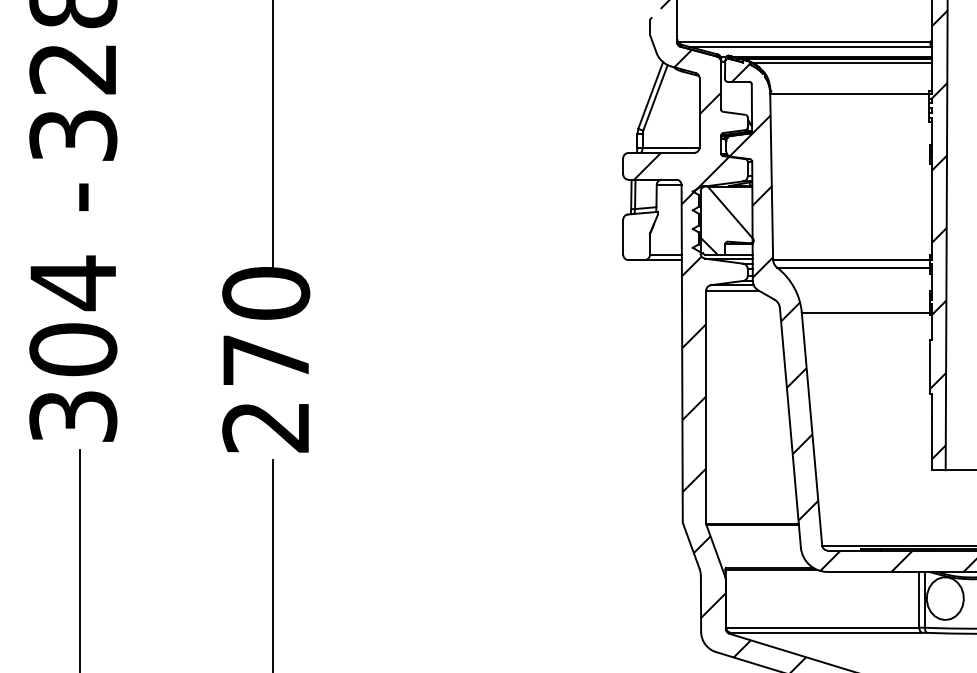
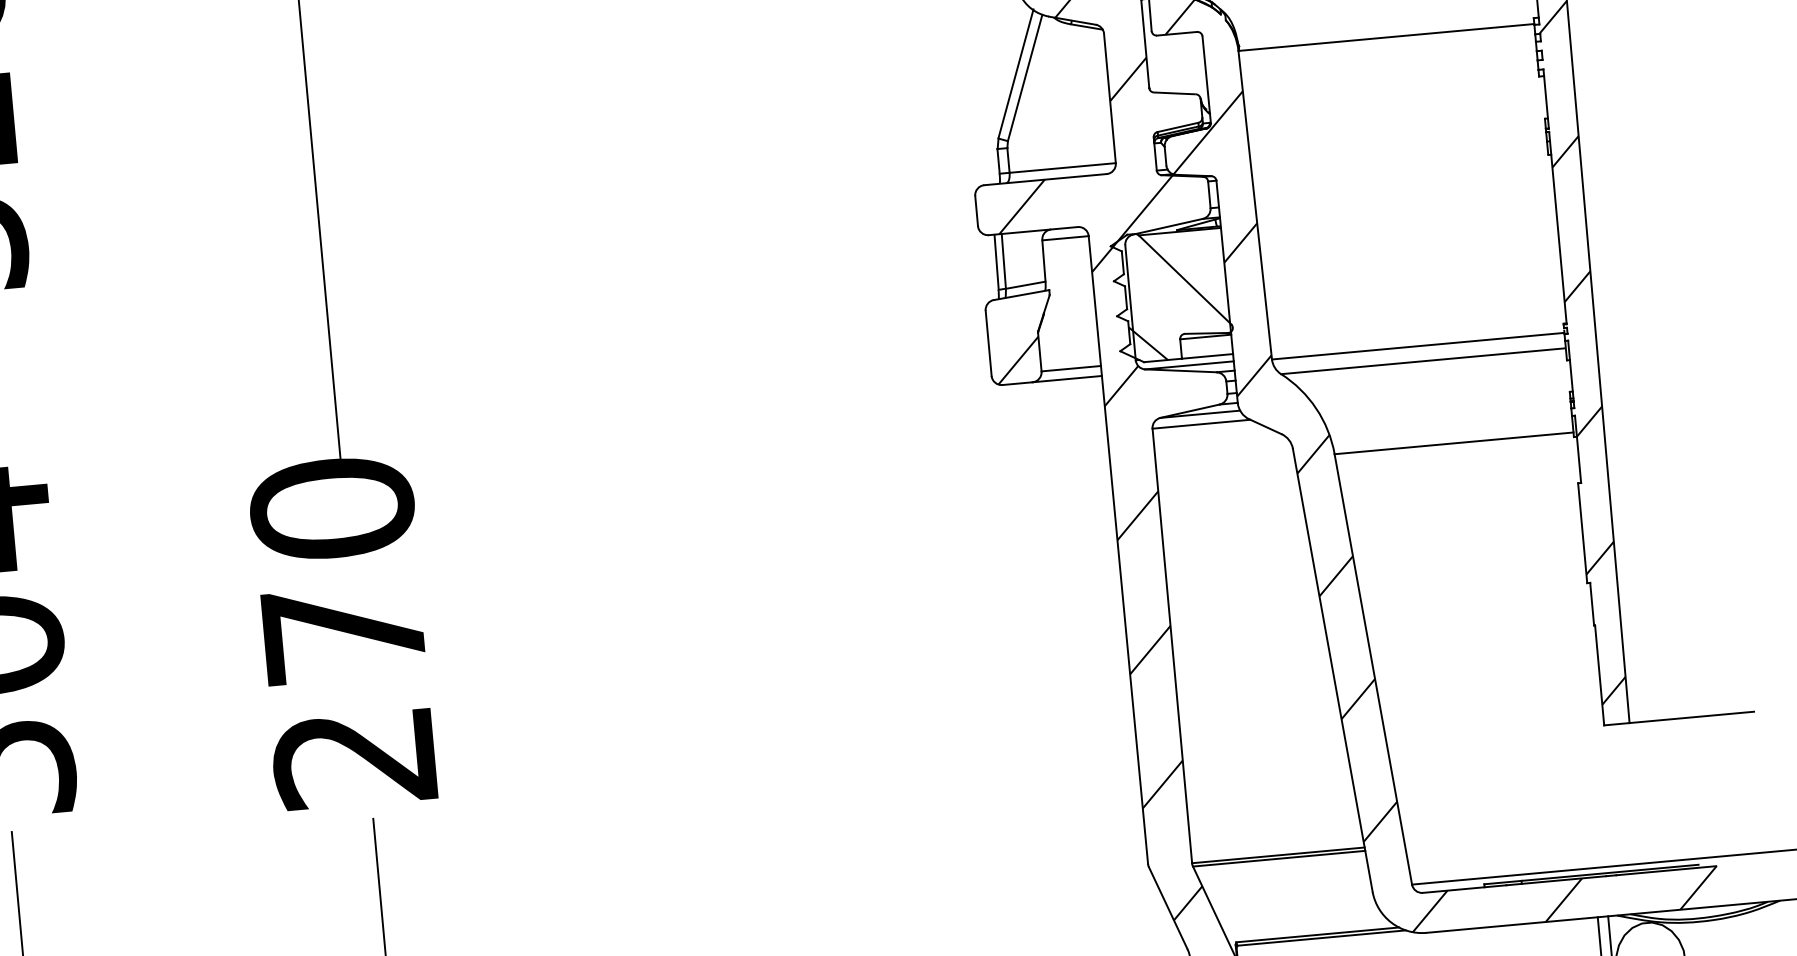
hatch: (638, 247) -> (1018, 359), added

